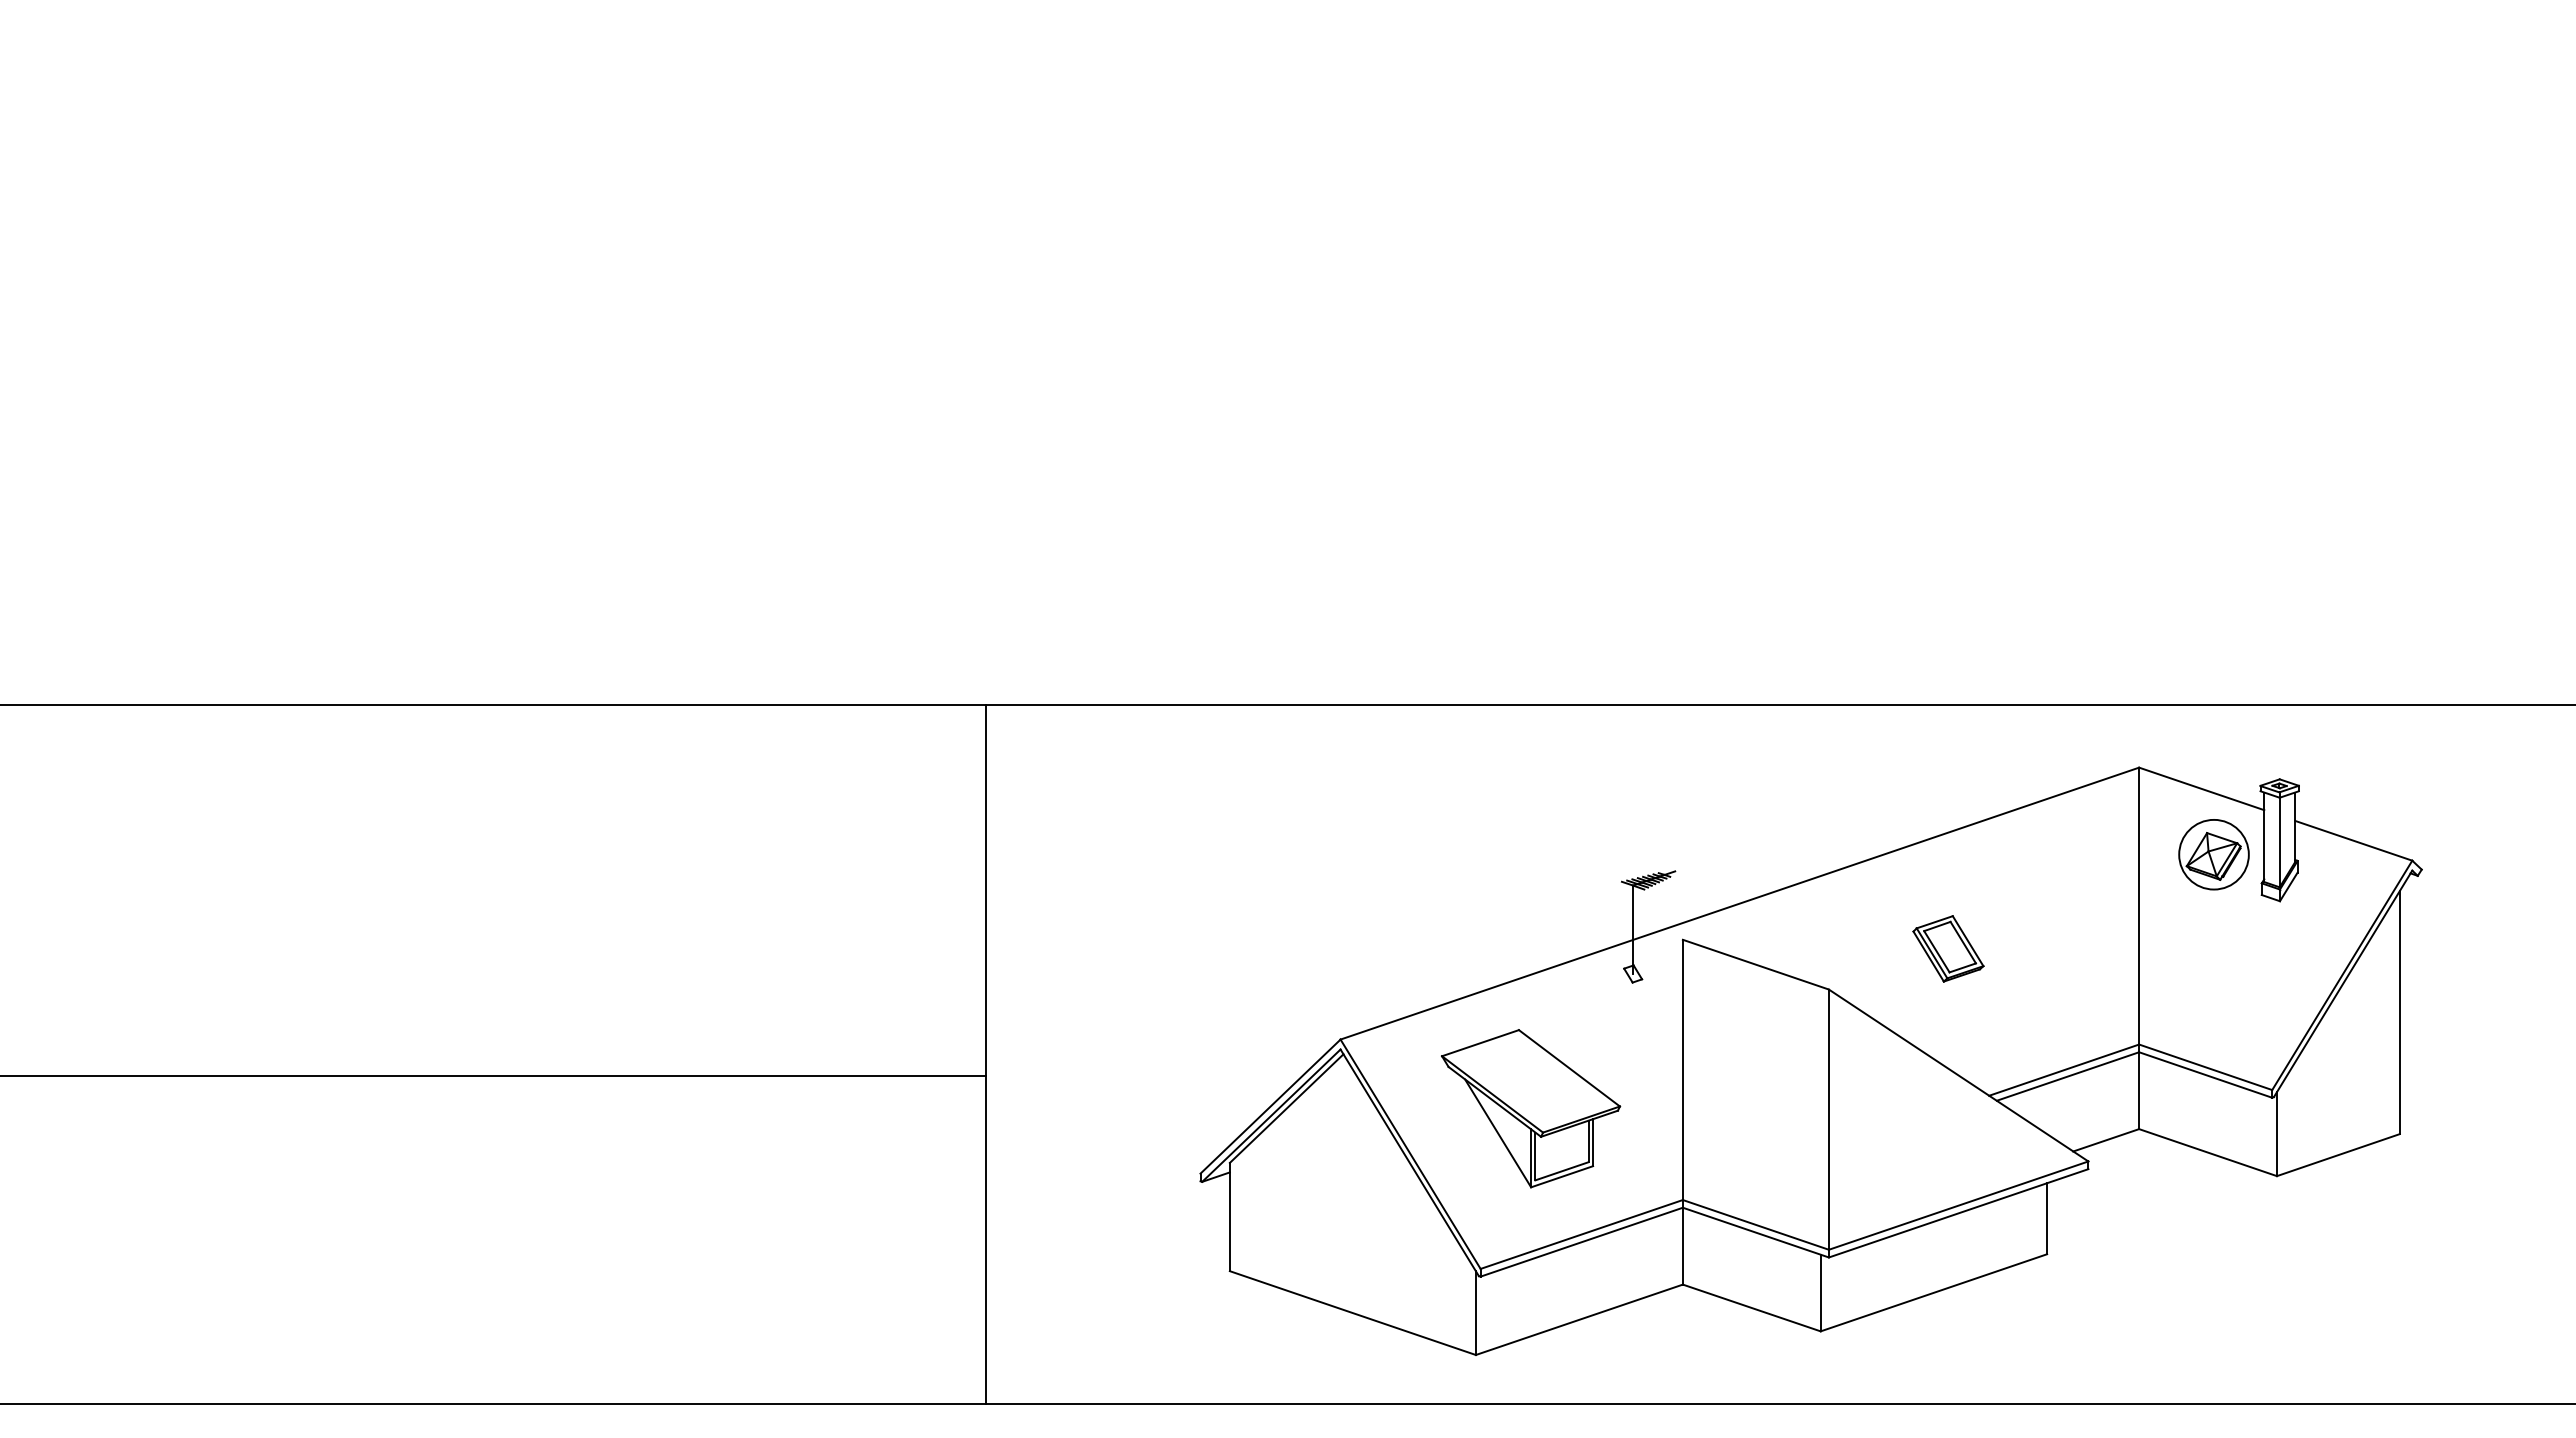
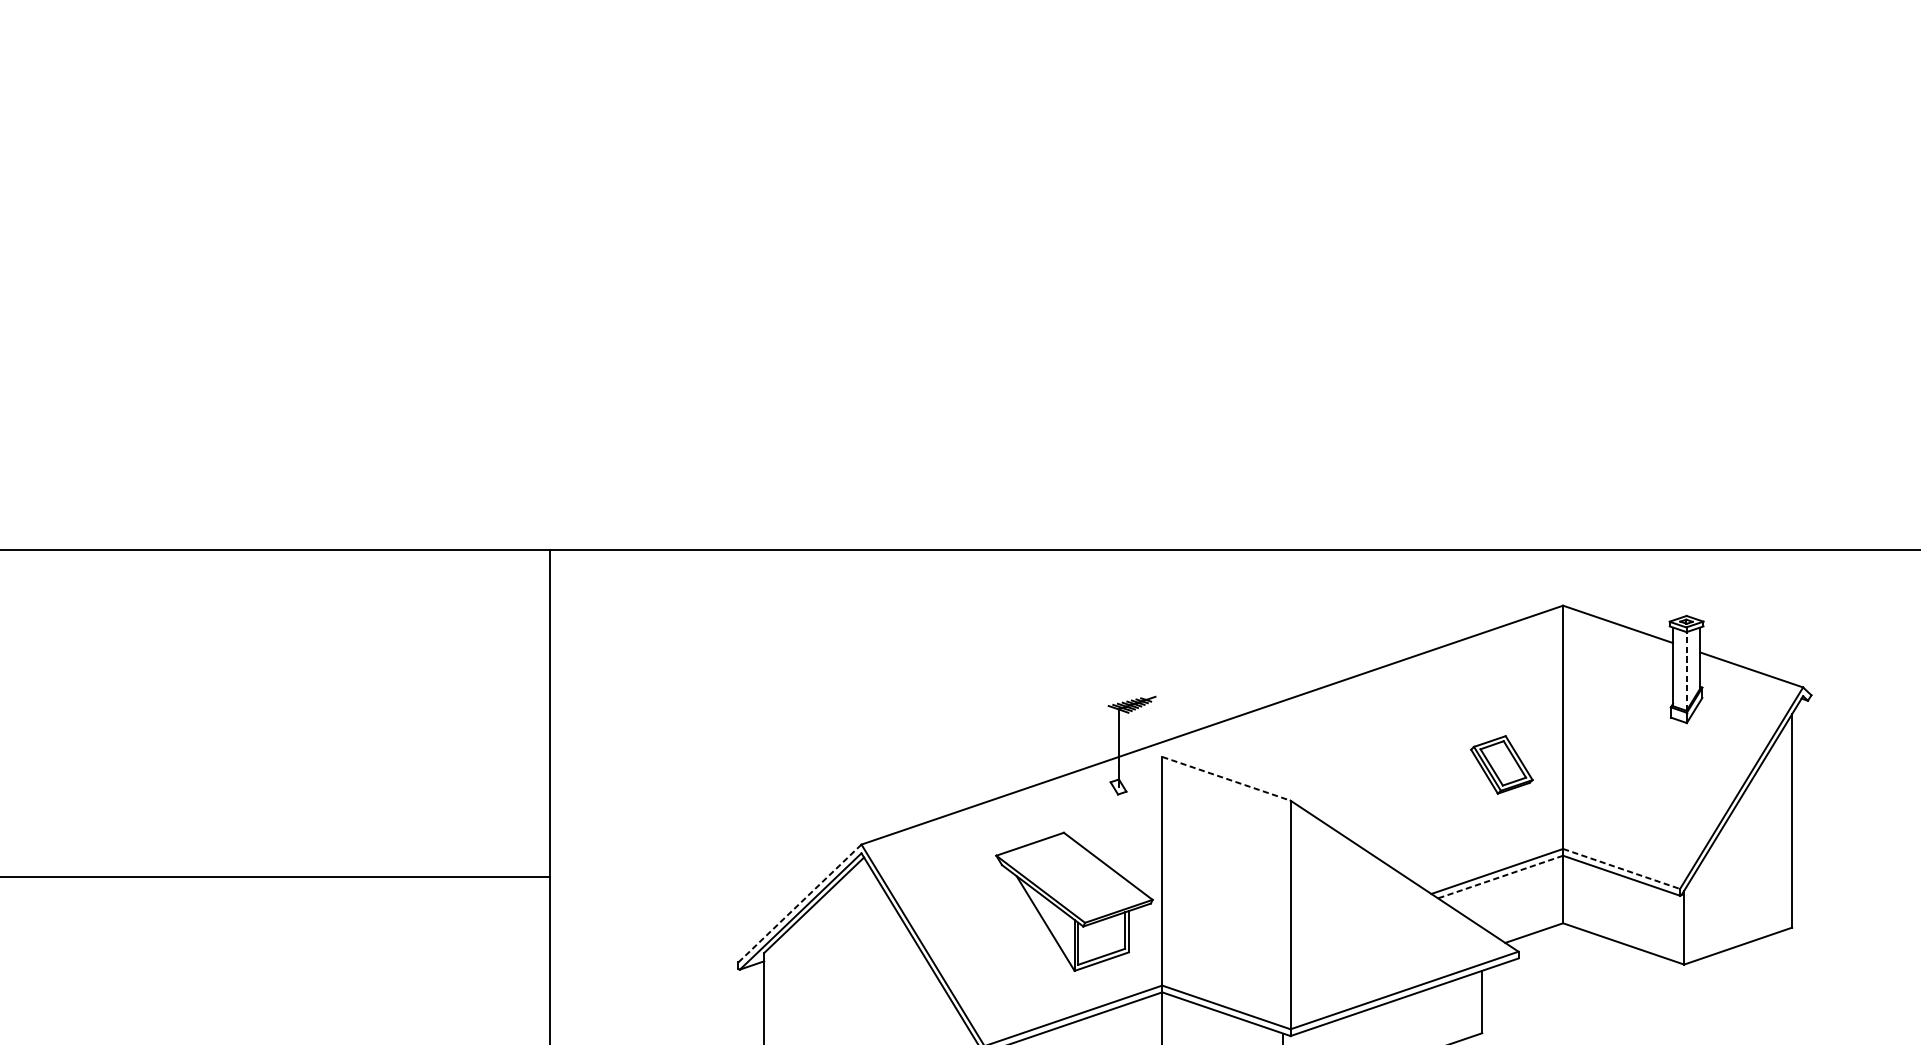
line: (2279, 842) -> (1686, 671), solid -> dashed
part: (2213, 854) -> (1628, 682), removed
part: (1948, 948) -> (1501, 764), moved
line: (1756, 964) -> (1226, 778), solid -> dashed
line: (2206, 1067) -> (1622, 869), solid -> dashed
line: (2067, 1076) -> (1500, 877), solid -> dashed
line: (1270, 1106) -> (799, 903), solid -> dashed
part: (1531, 1108) -> (1074, 901), moved

